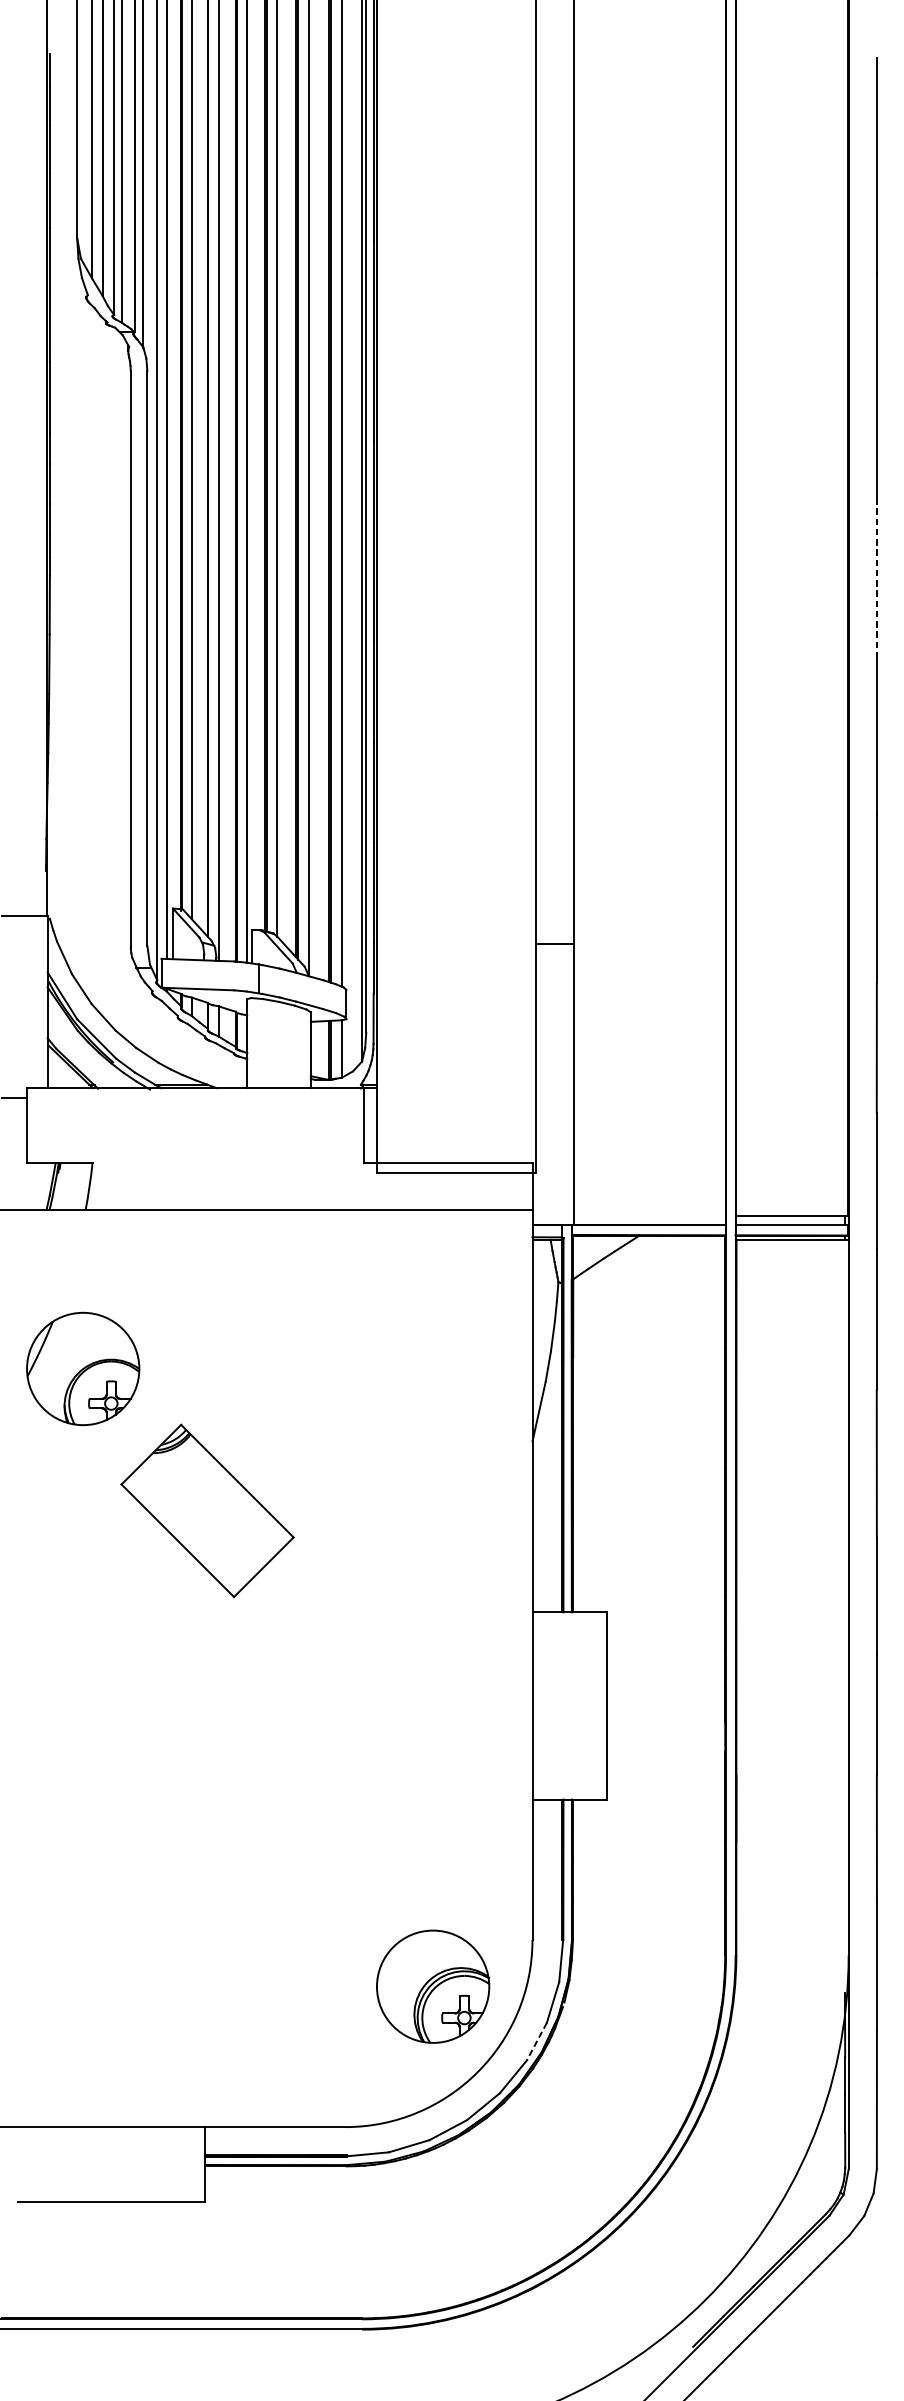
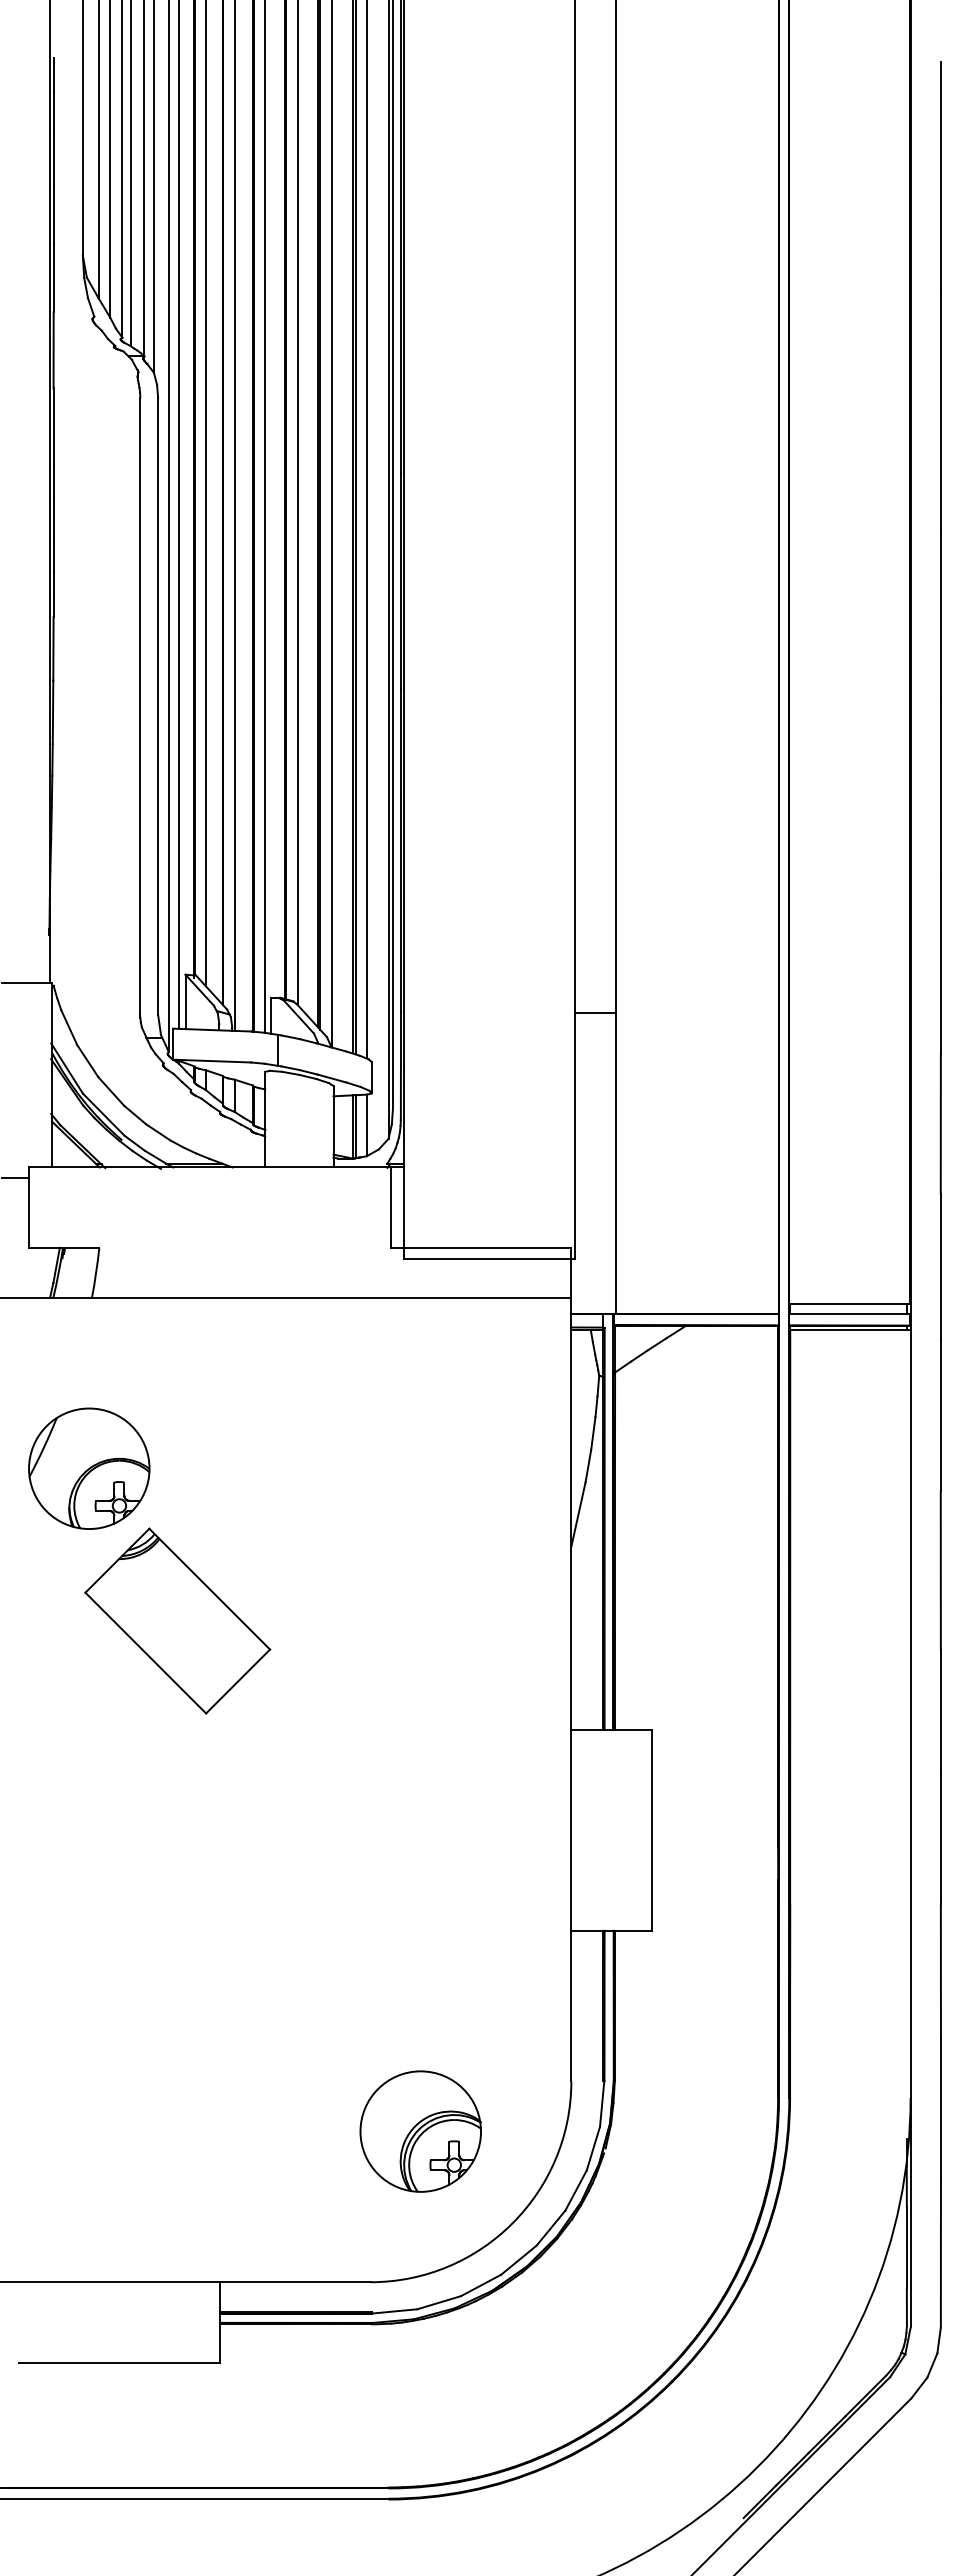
line: (876, 576) -> (940, 618), dashed -> solid
part: (207, 1510) -> (177, 1620), moved
part: (432, 1986) -> (420, 2131), moved
line: (537, 2041) -> (576, 2190), dashed -> solid

